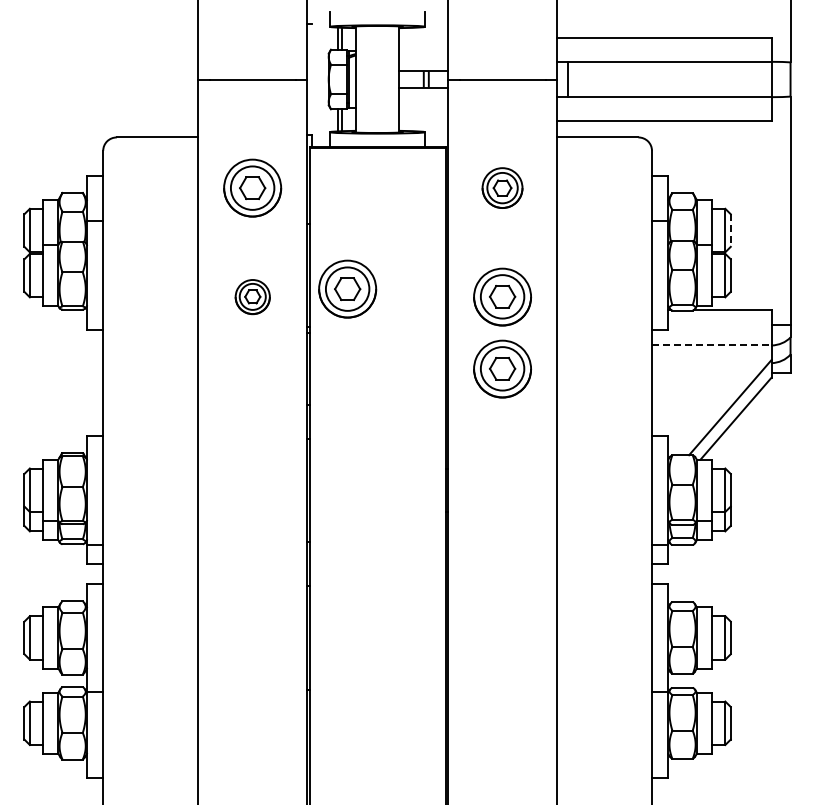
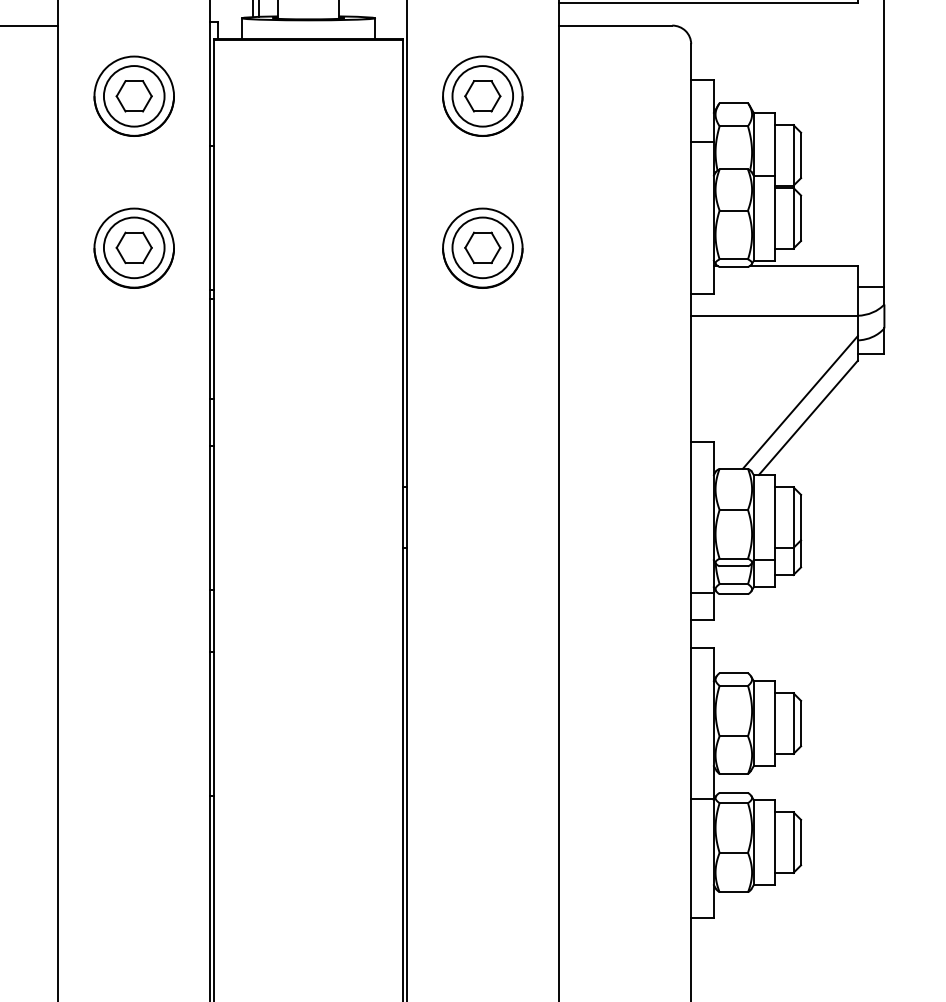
part: (502, 187) -> (482, 95), size x1.43
line: (730, 231) -> (800, 156), dashed -> solid
part: (347, 288) -> (266, 236), removed
part: (252, 296) -> (134, 247), size x1.67
line: (711, 345) -> (774, 315), dashed -> solid
part: (502, 368) -> (482, 347), removed

